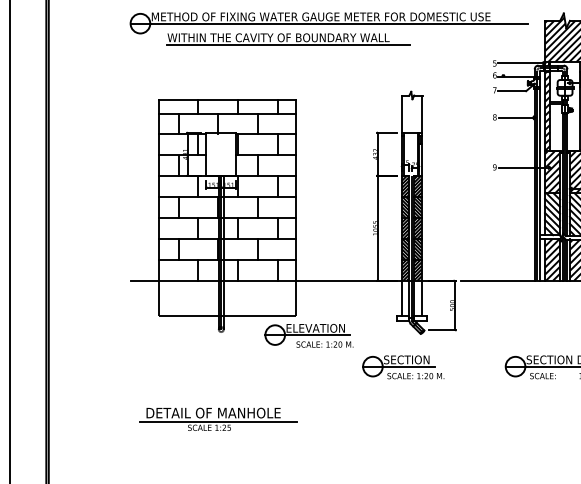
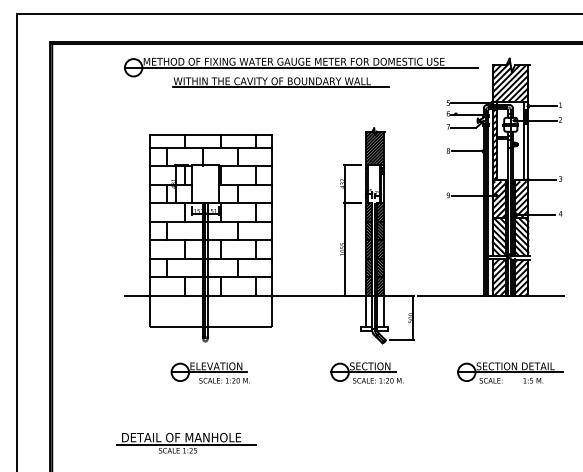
part: (287, 39) -> (280, 82), moved
hatch: (411, 112) -> (374, 146), added
part: (308, 335) -> (209, 372), moved
part: (219, 418) -> (186, 442), moved

